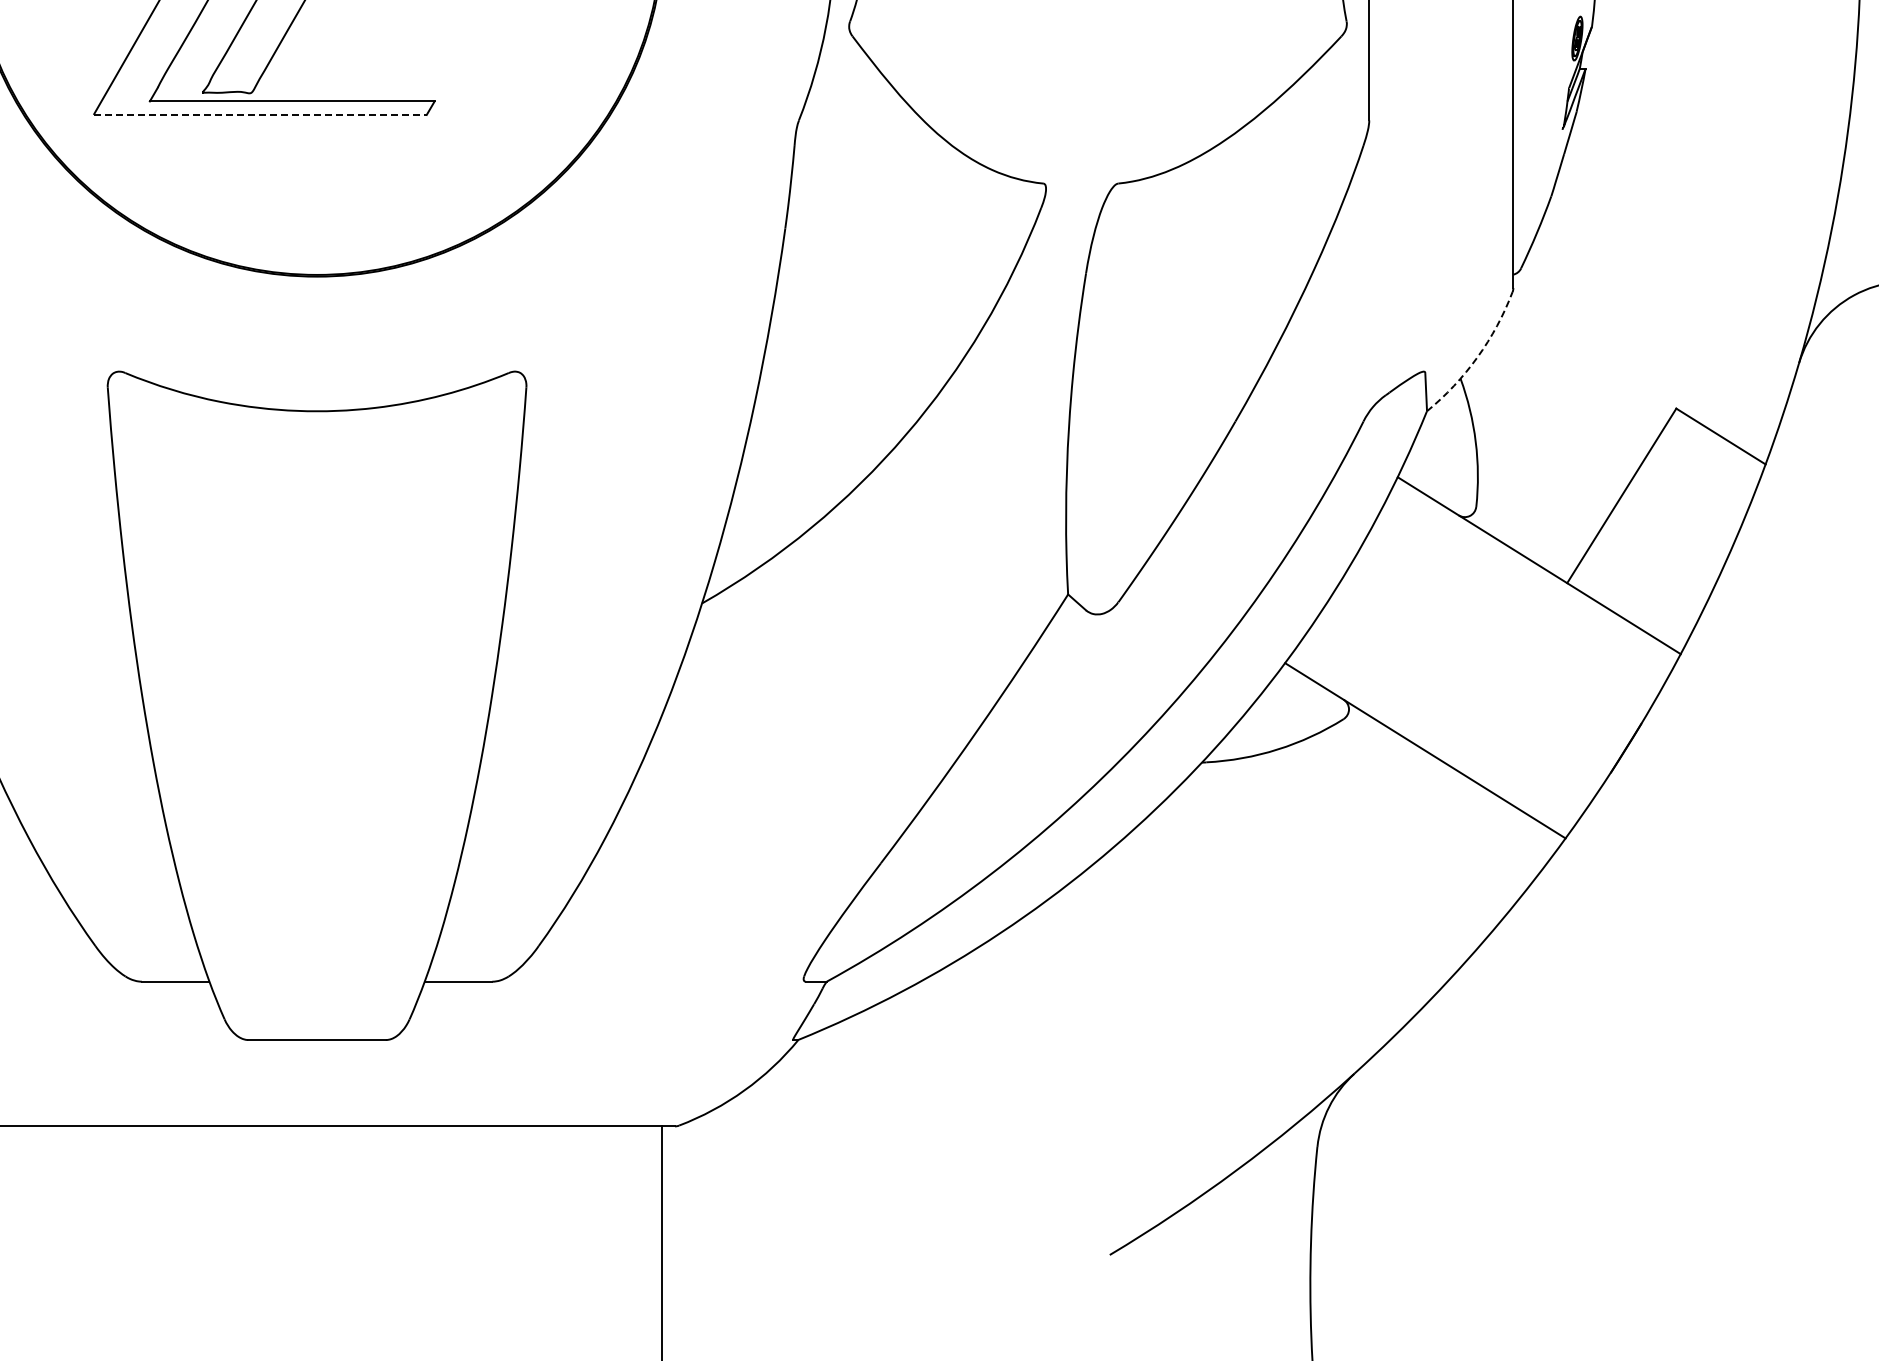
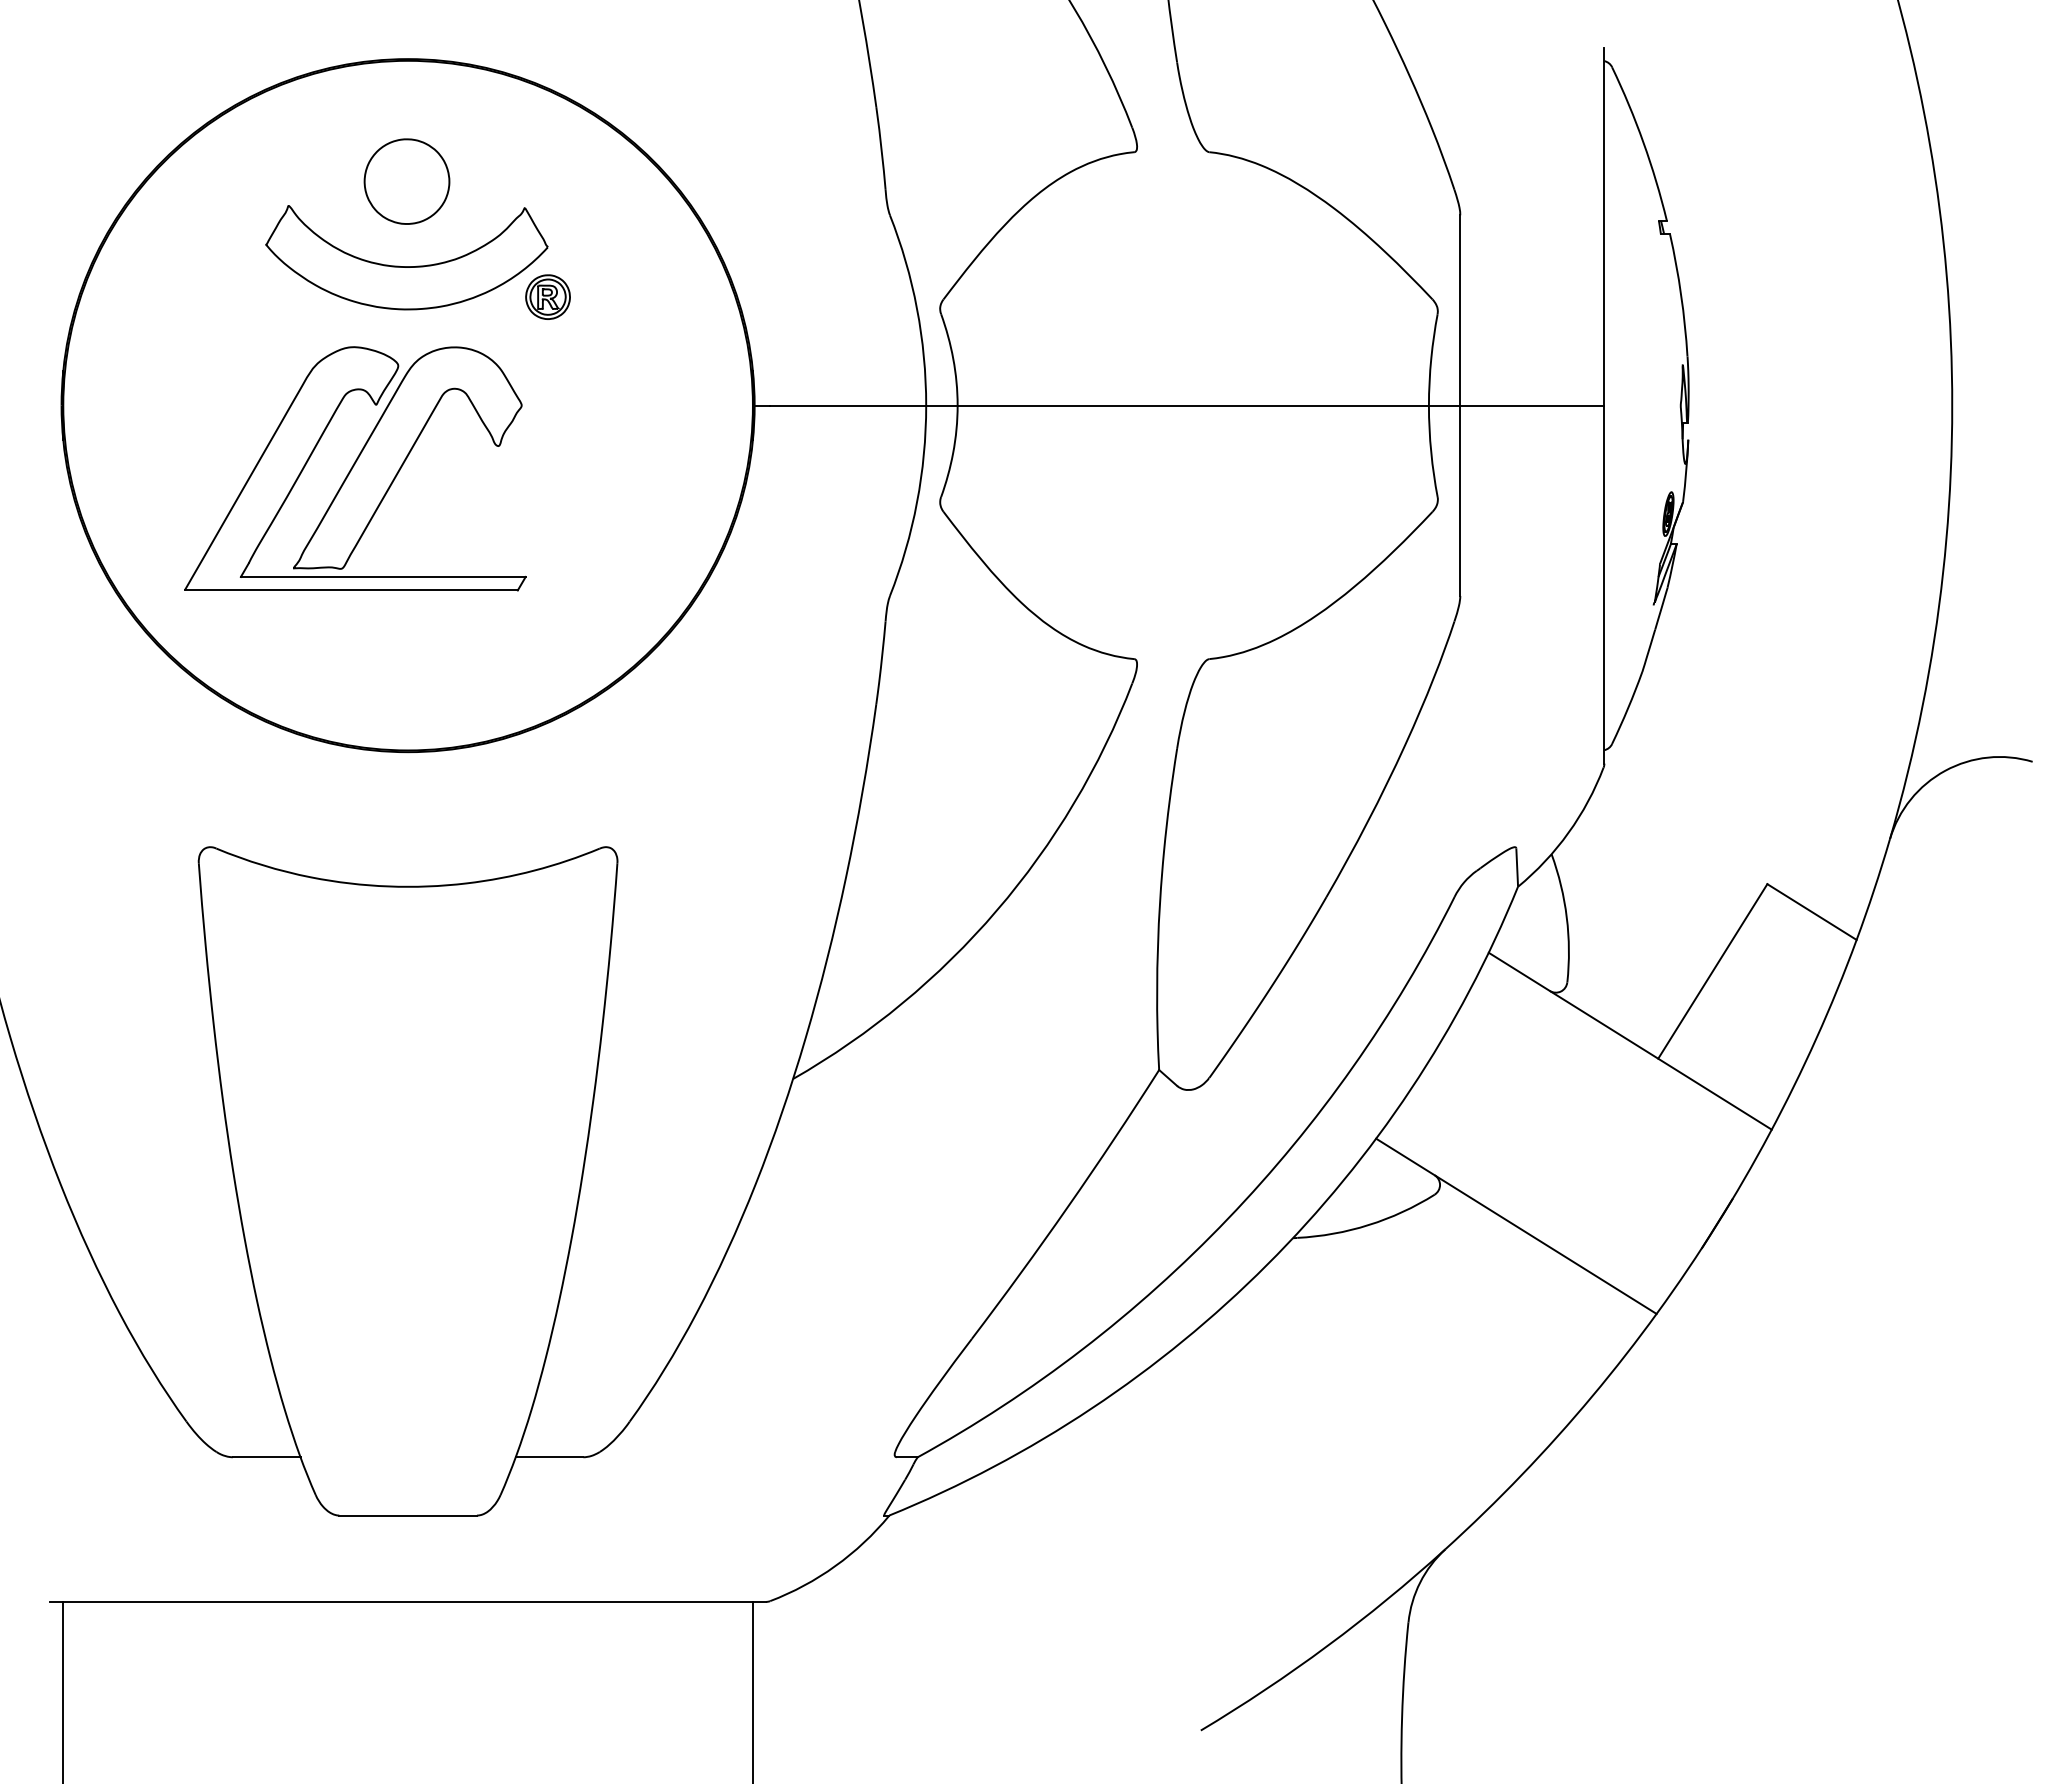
line: (260, 114) -> (351, 590), dashed -> solid
arc: (1477, 356) -> (1568, 832), dashed -> solid

